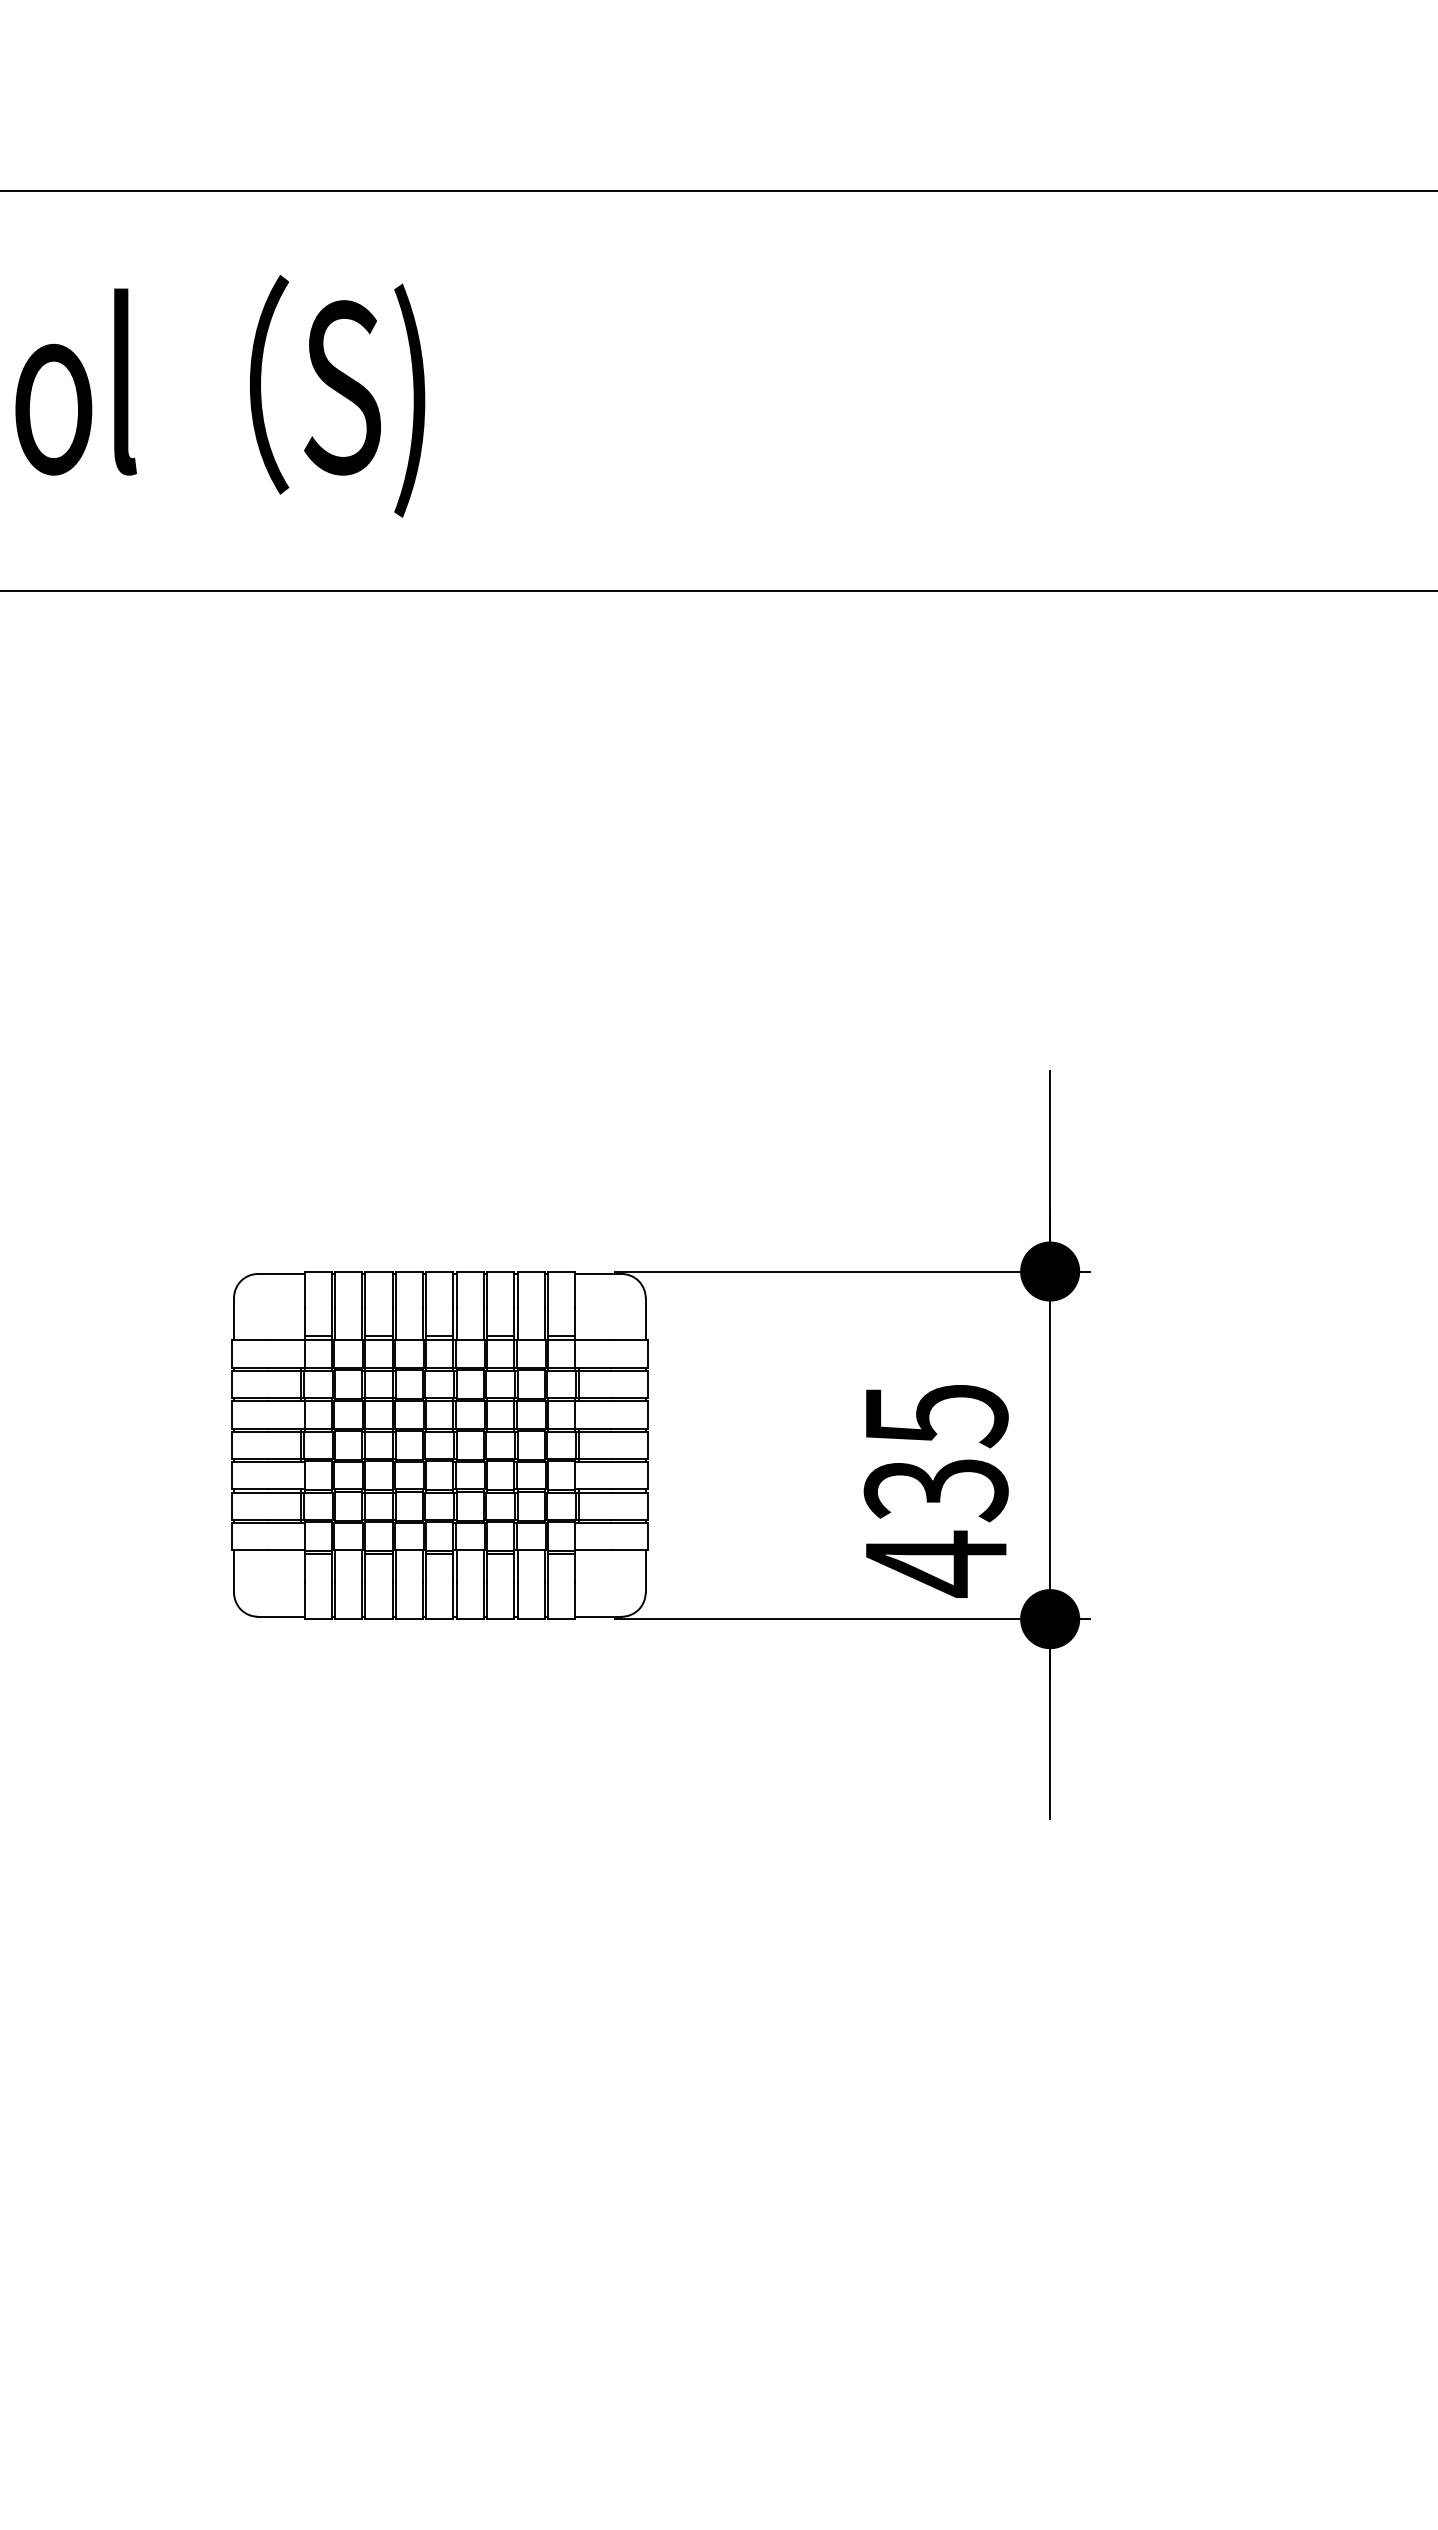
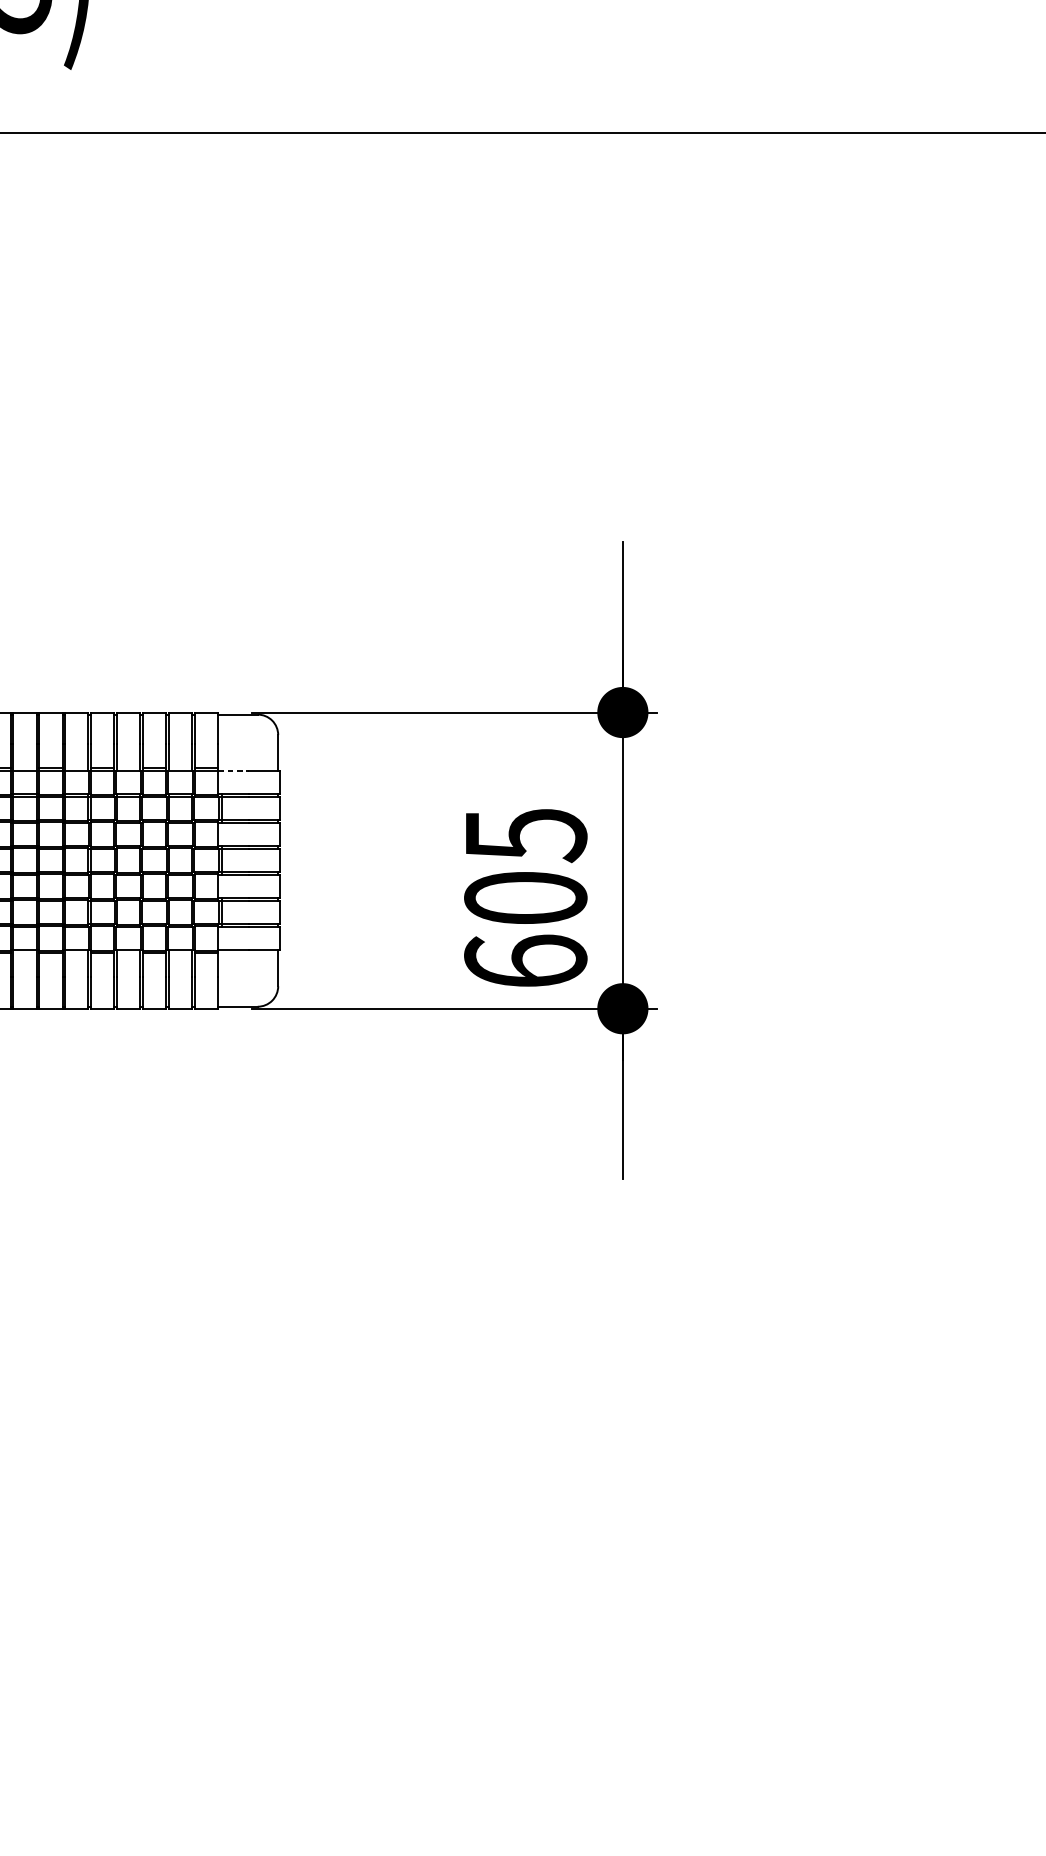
line: (593, 1340) -> (233, 771), solid -> dashed
text: (935, 1527) -> (525, 930), 435 -> 605

